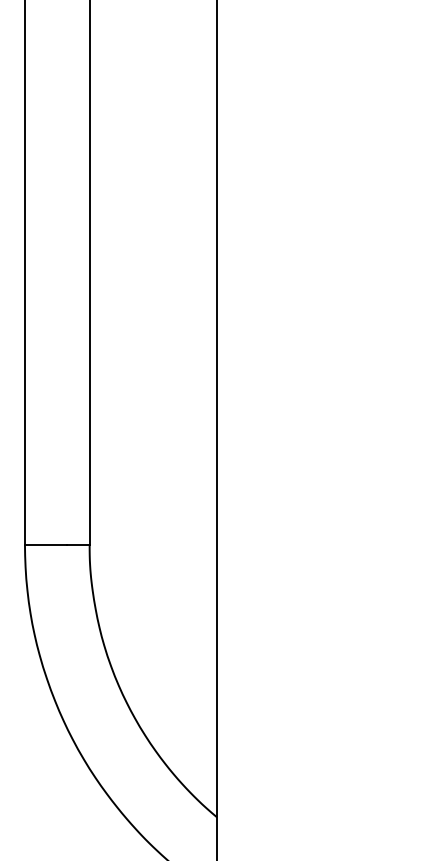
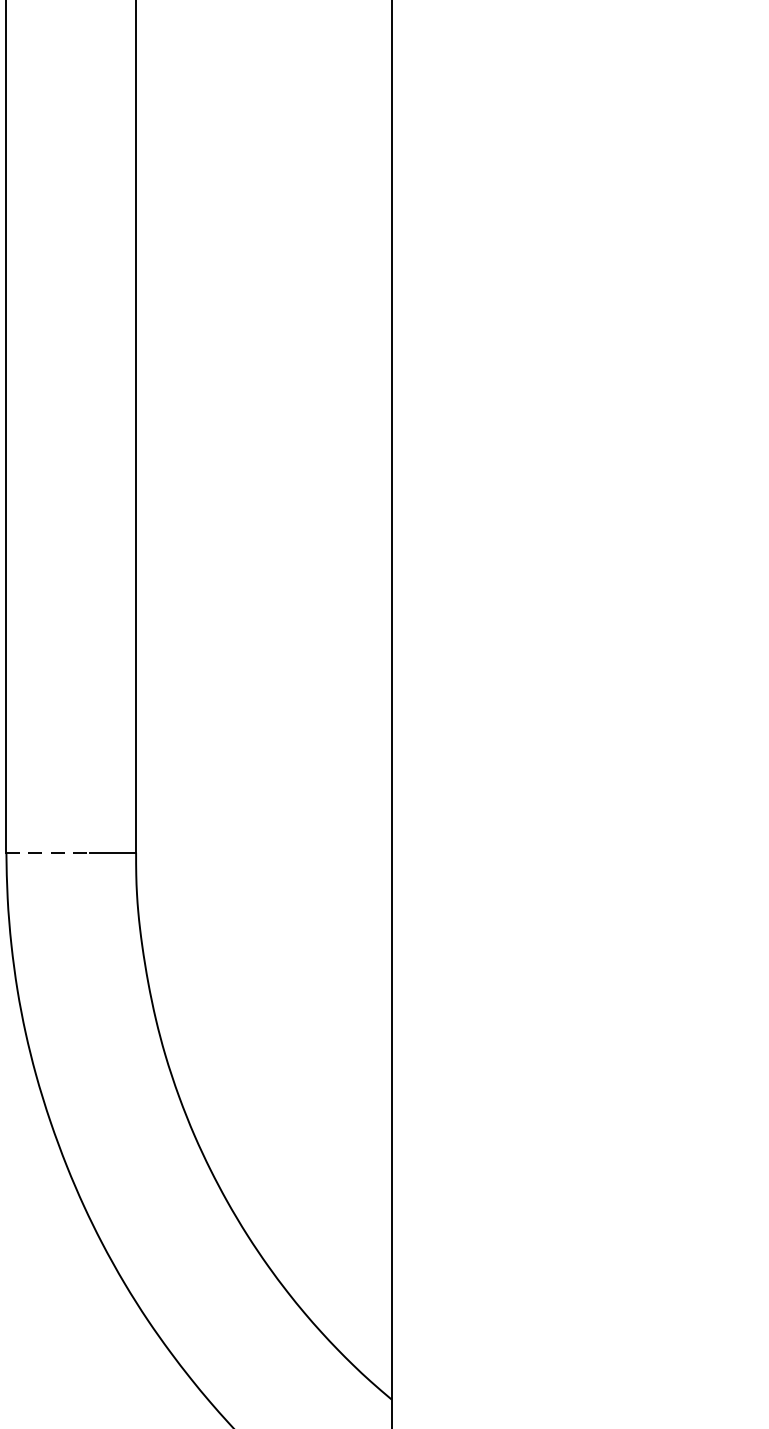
line: (45, 544) -> (47, 852), solid -> dashed

